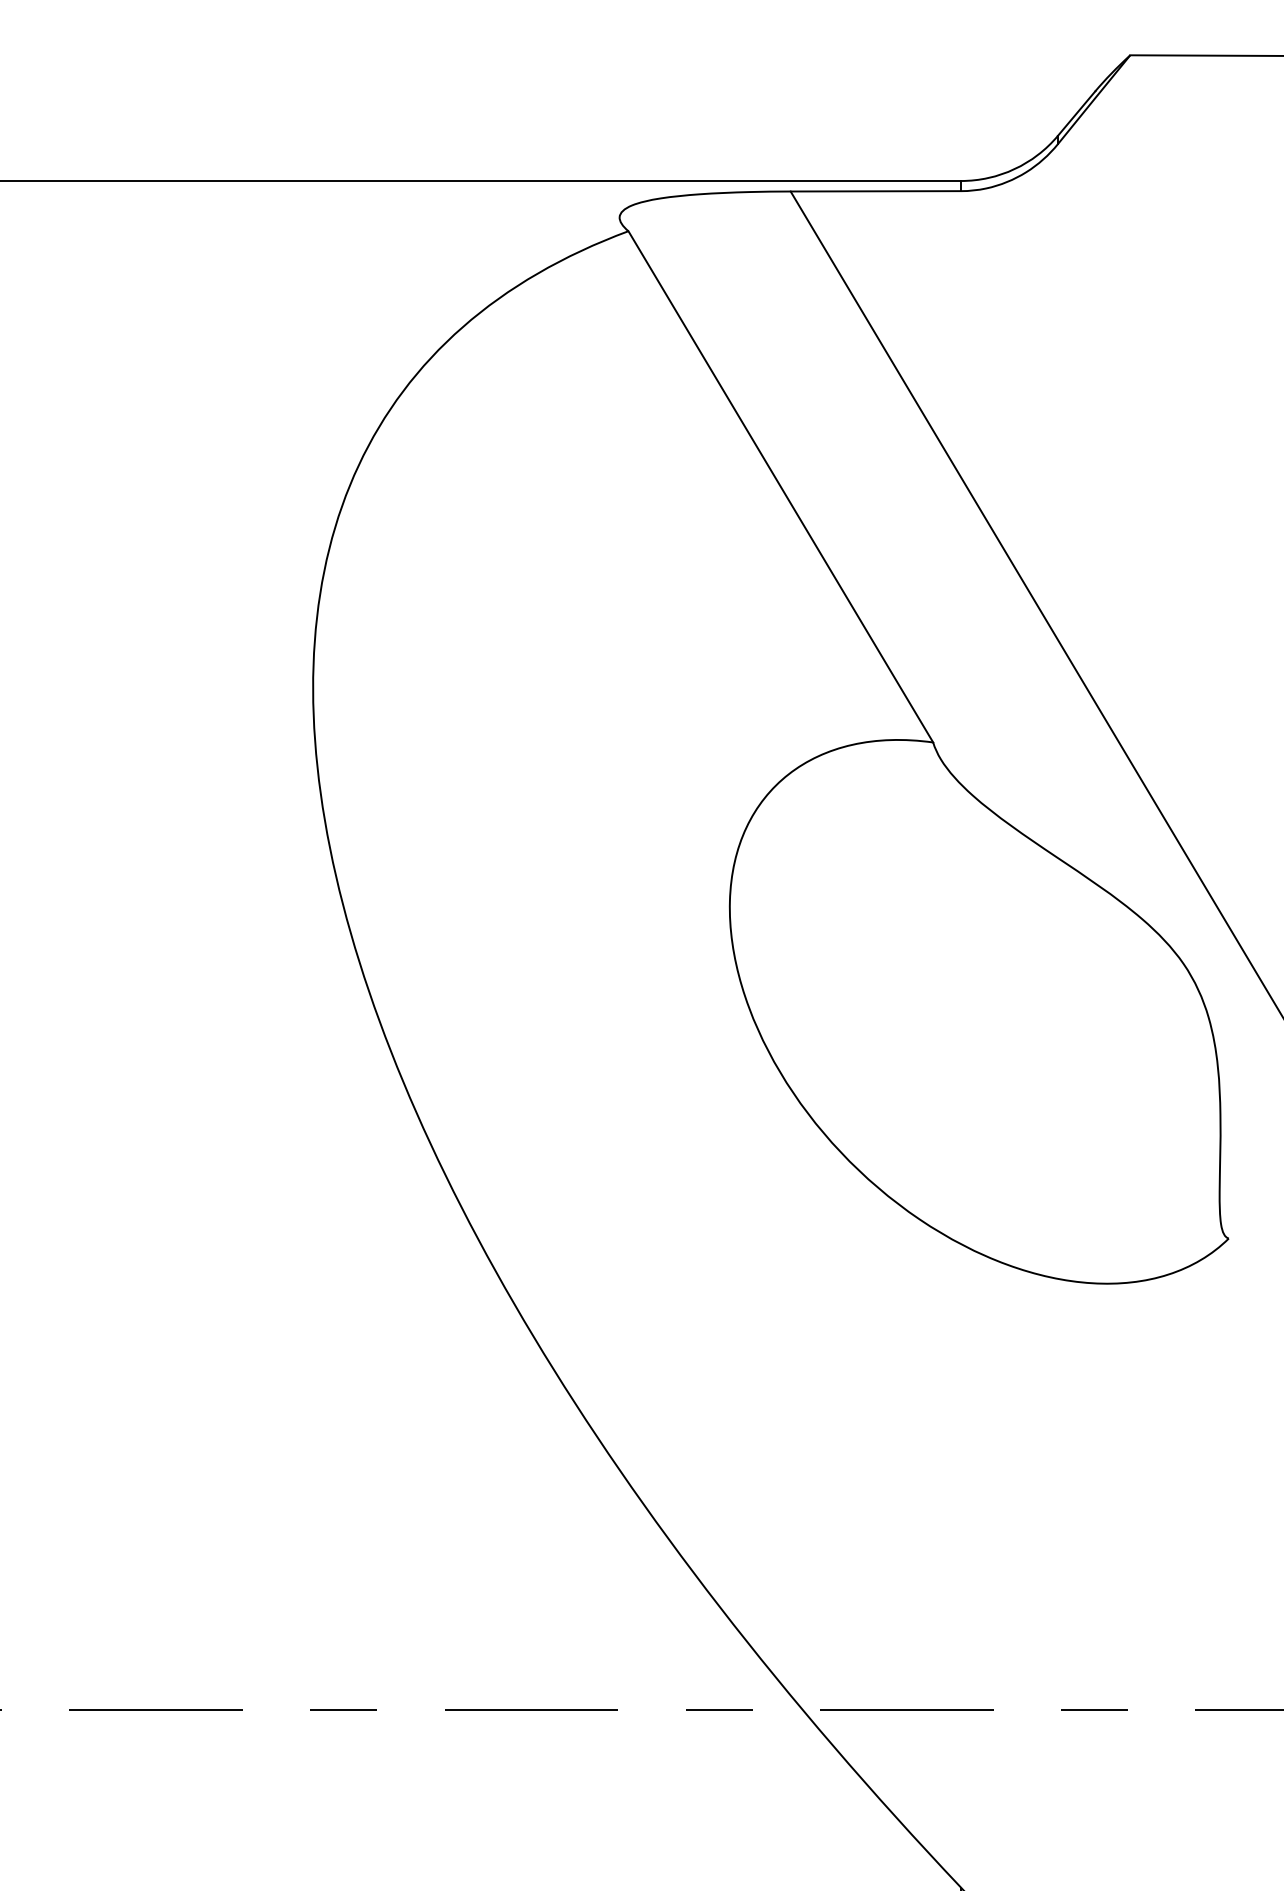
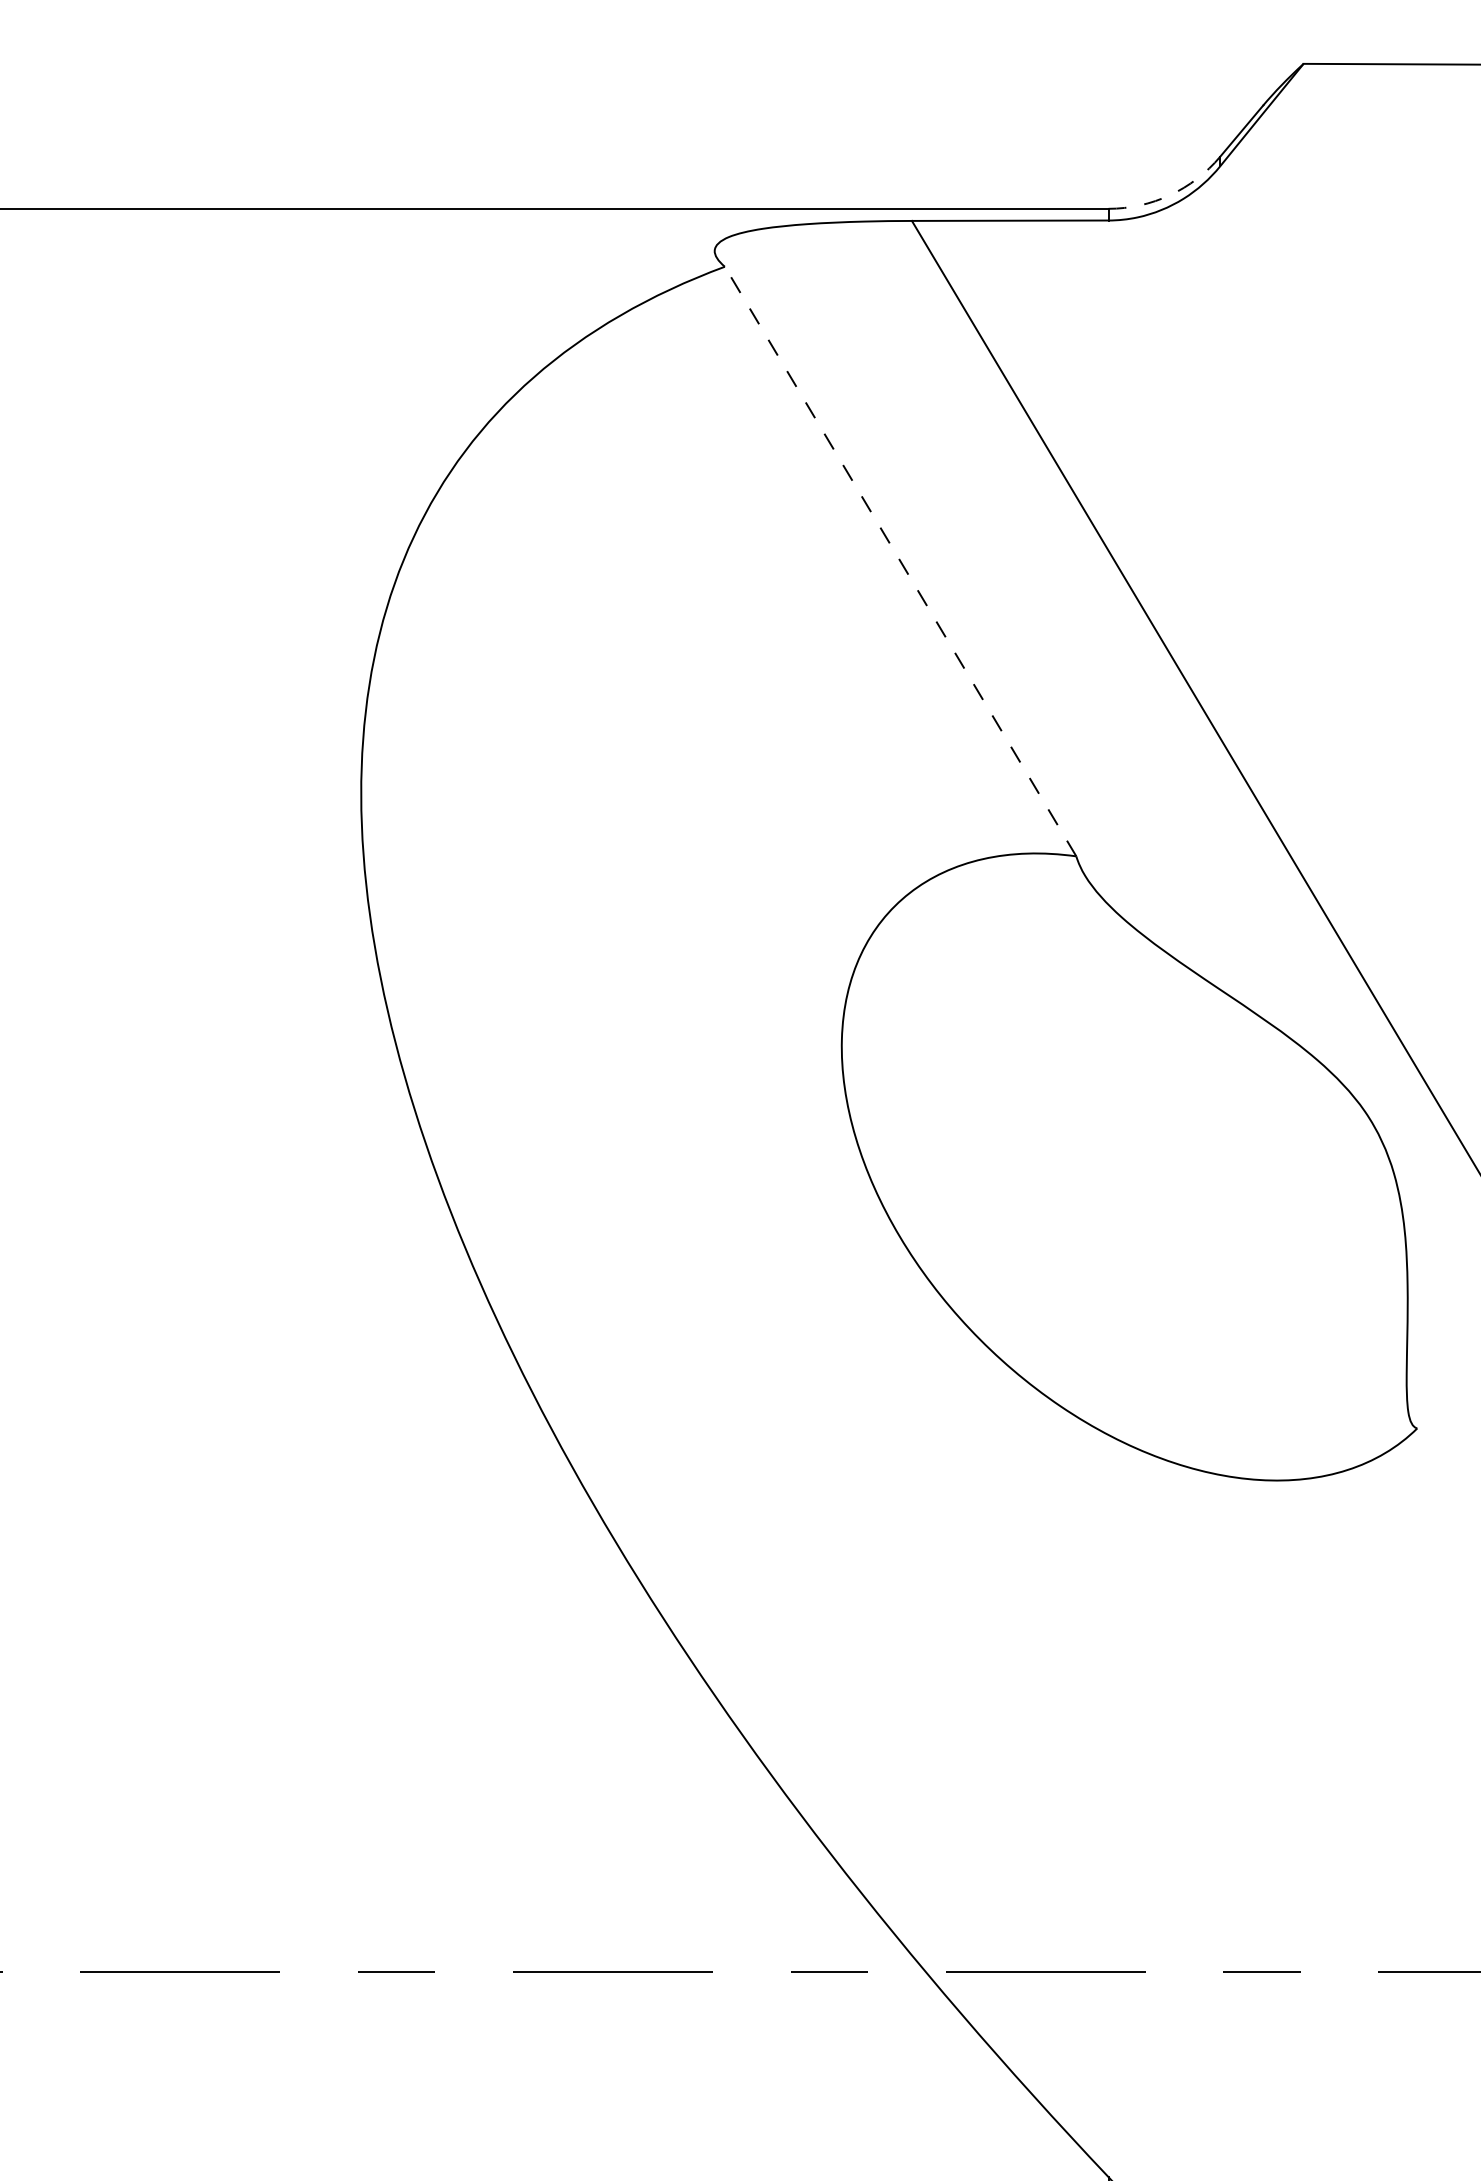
arc: (1014, 169) -> (1170, 195), solid -> dashed
line: (780, 486) -> (900, 561), solid -> dashed

